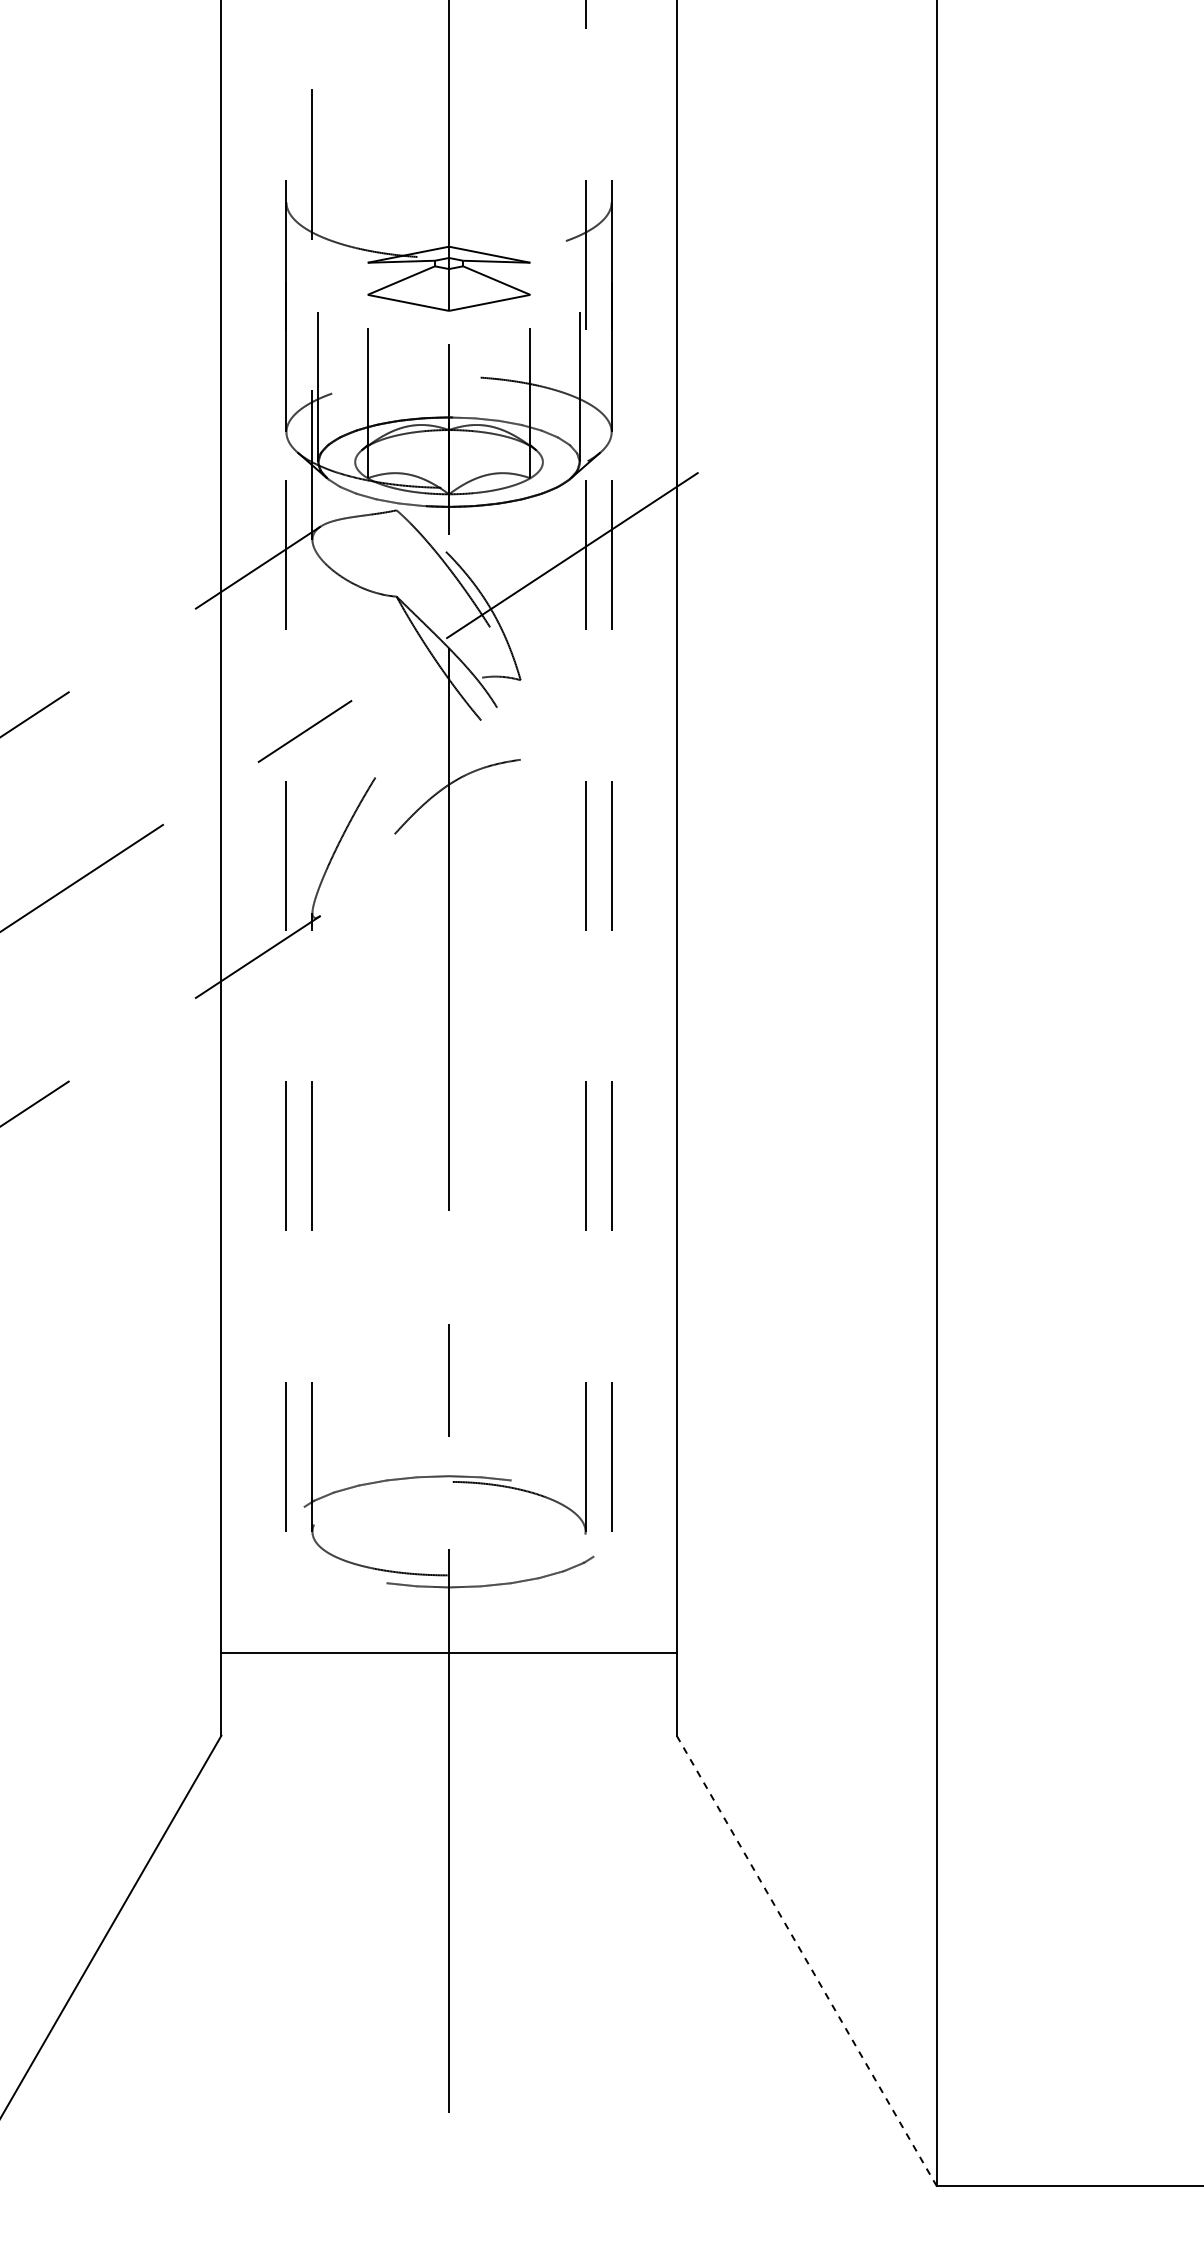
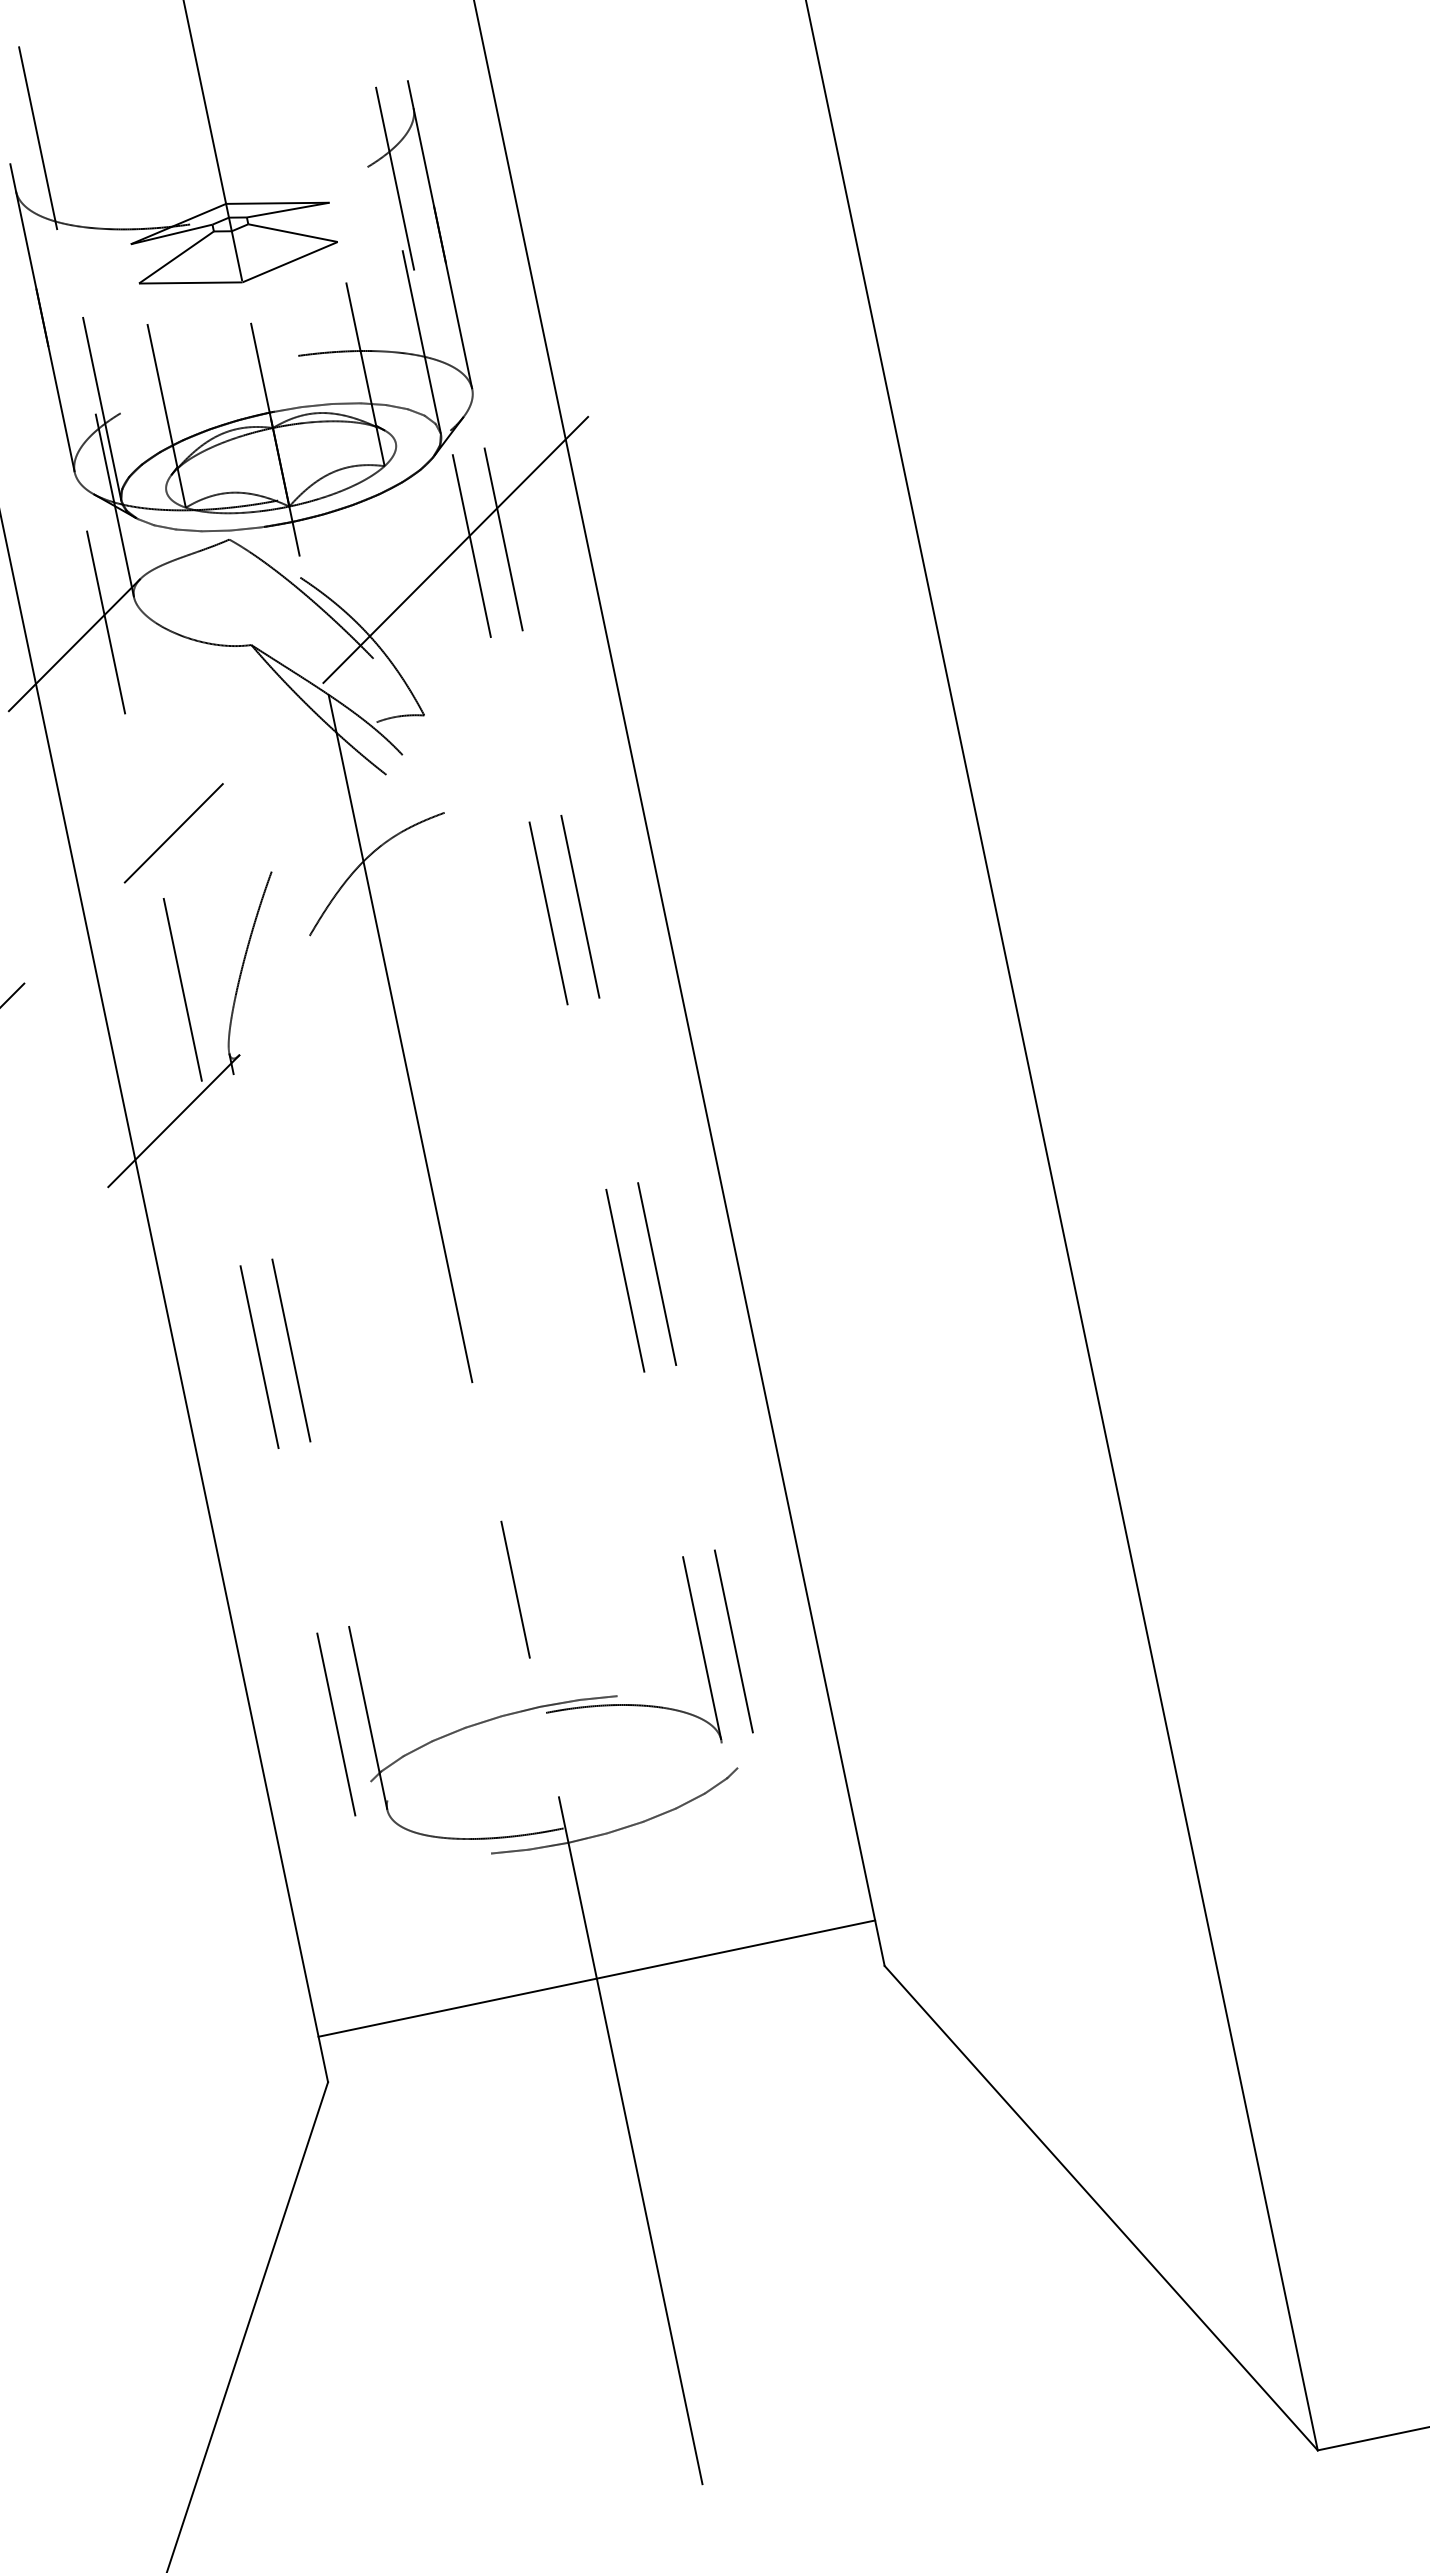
line: (448, 1652) -> (596, 1978), moved
line: (806, 1960) -> (1100, 2207), dashed -> solid

